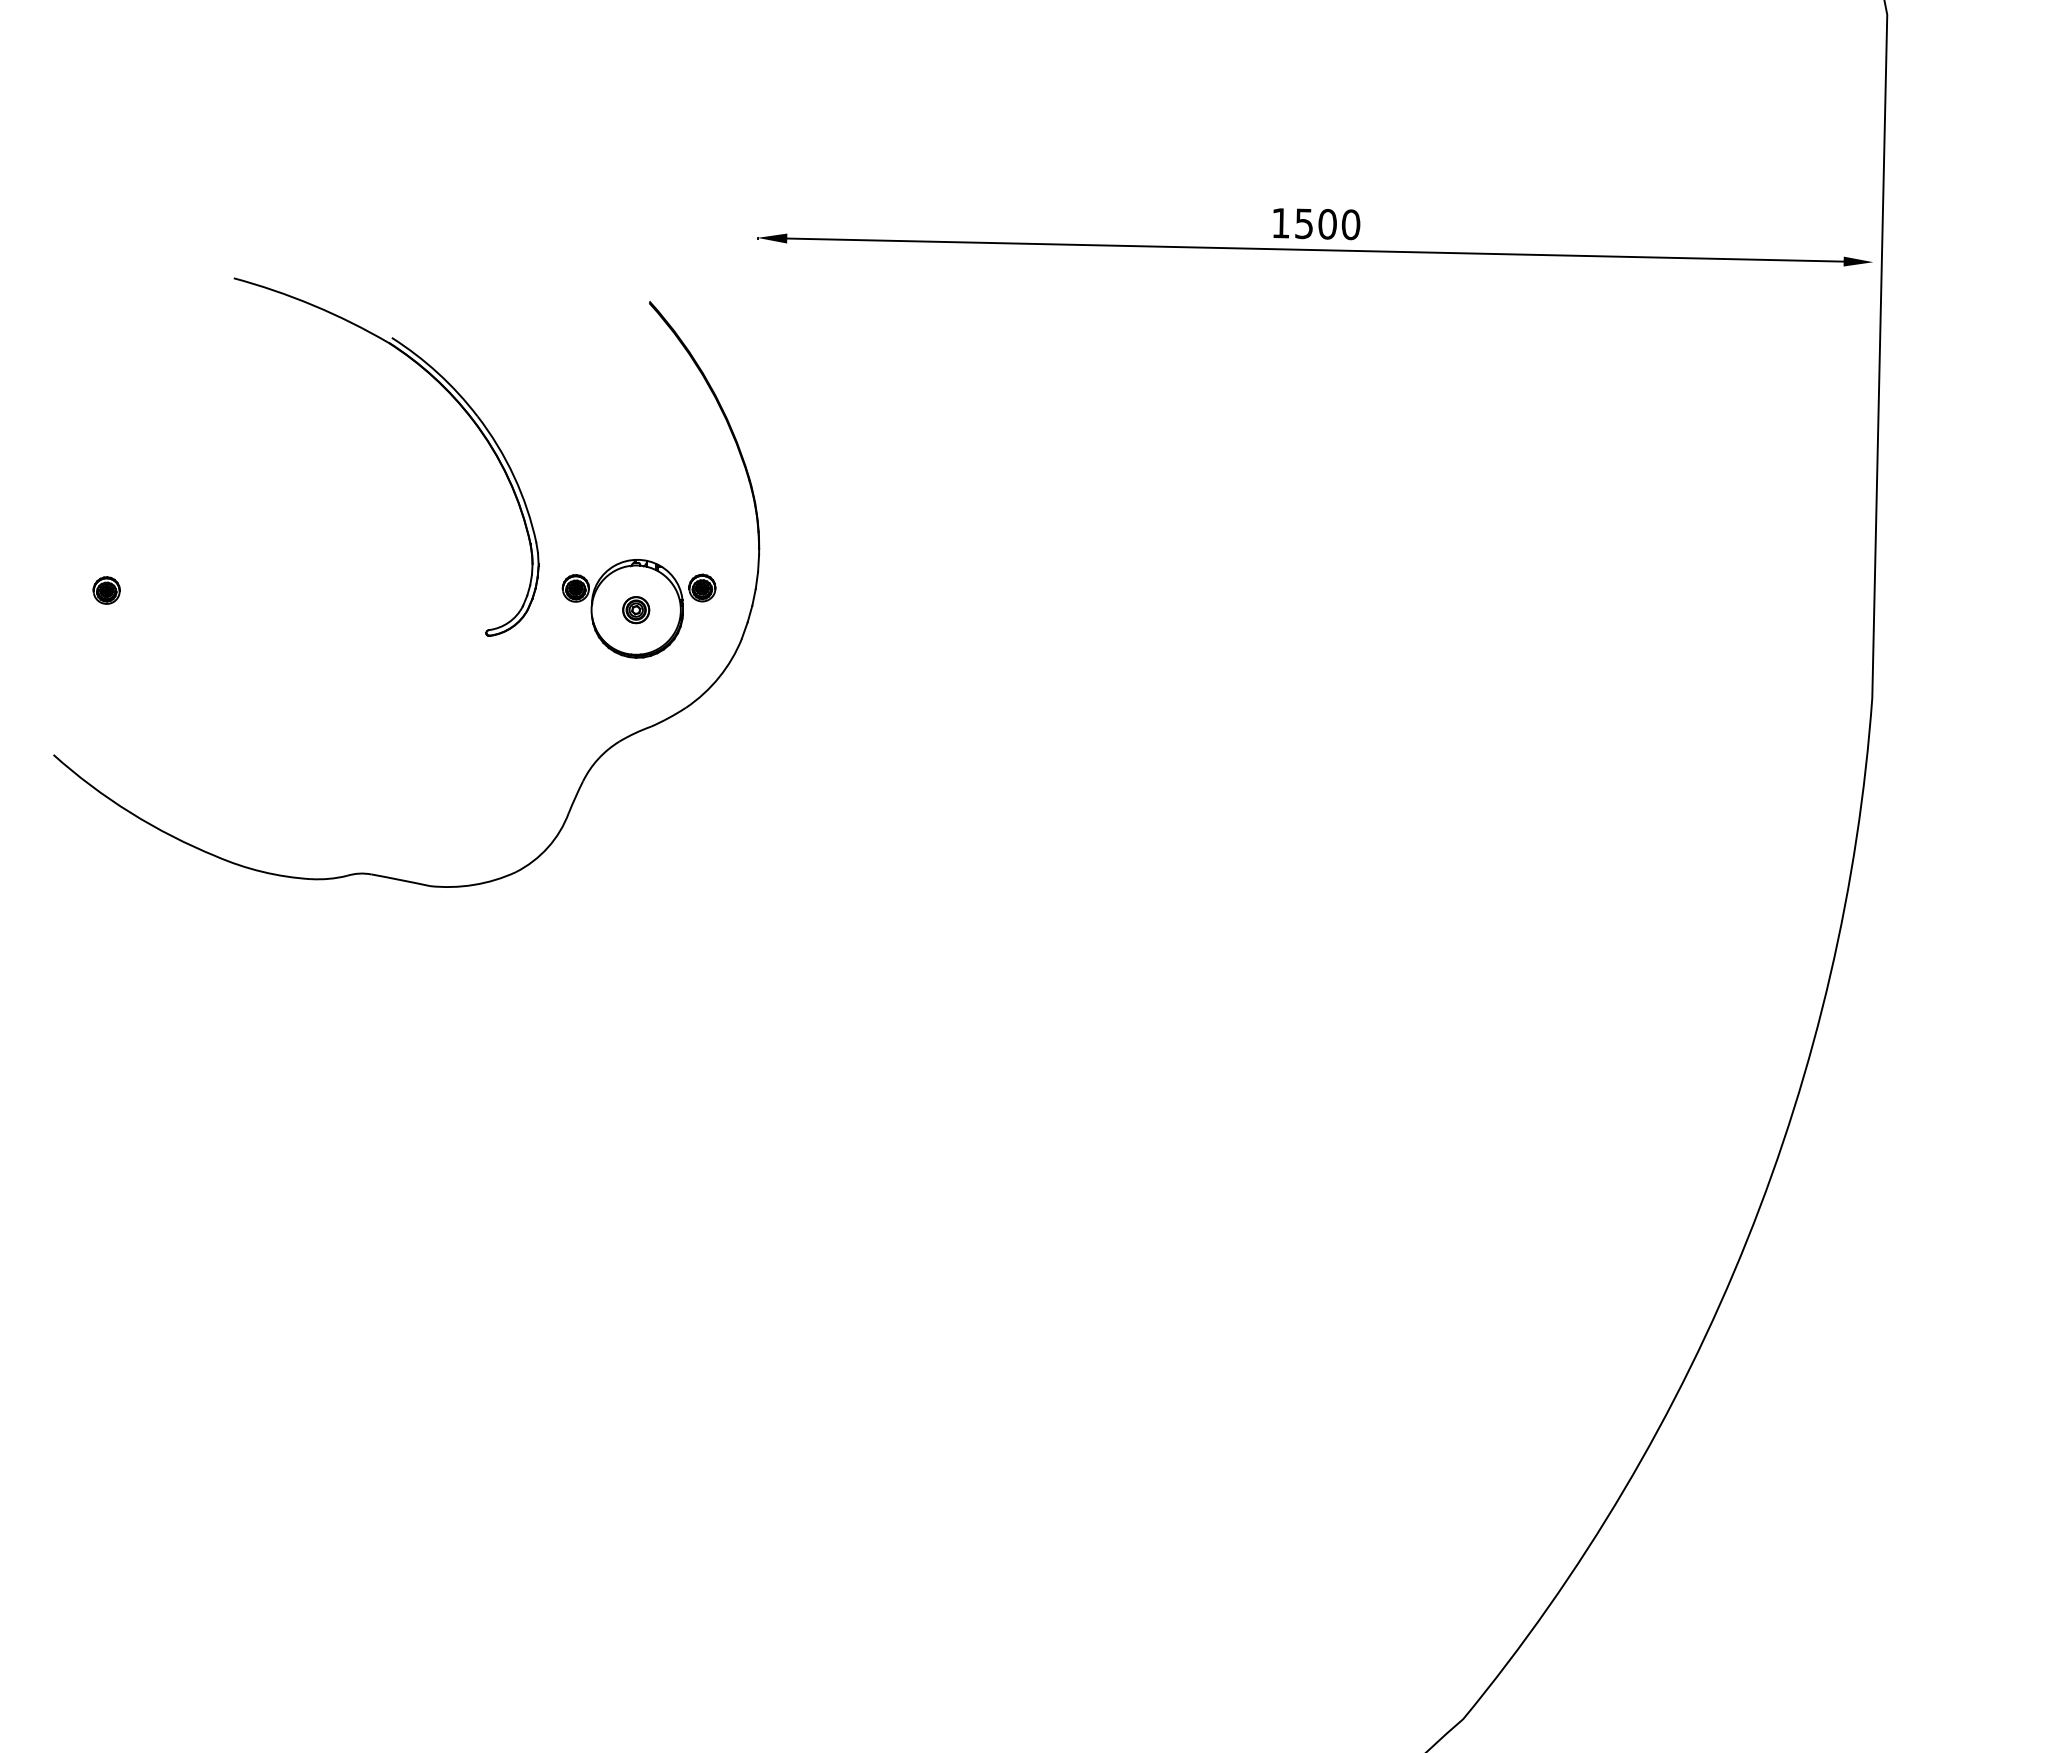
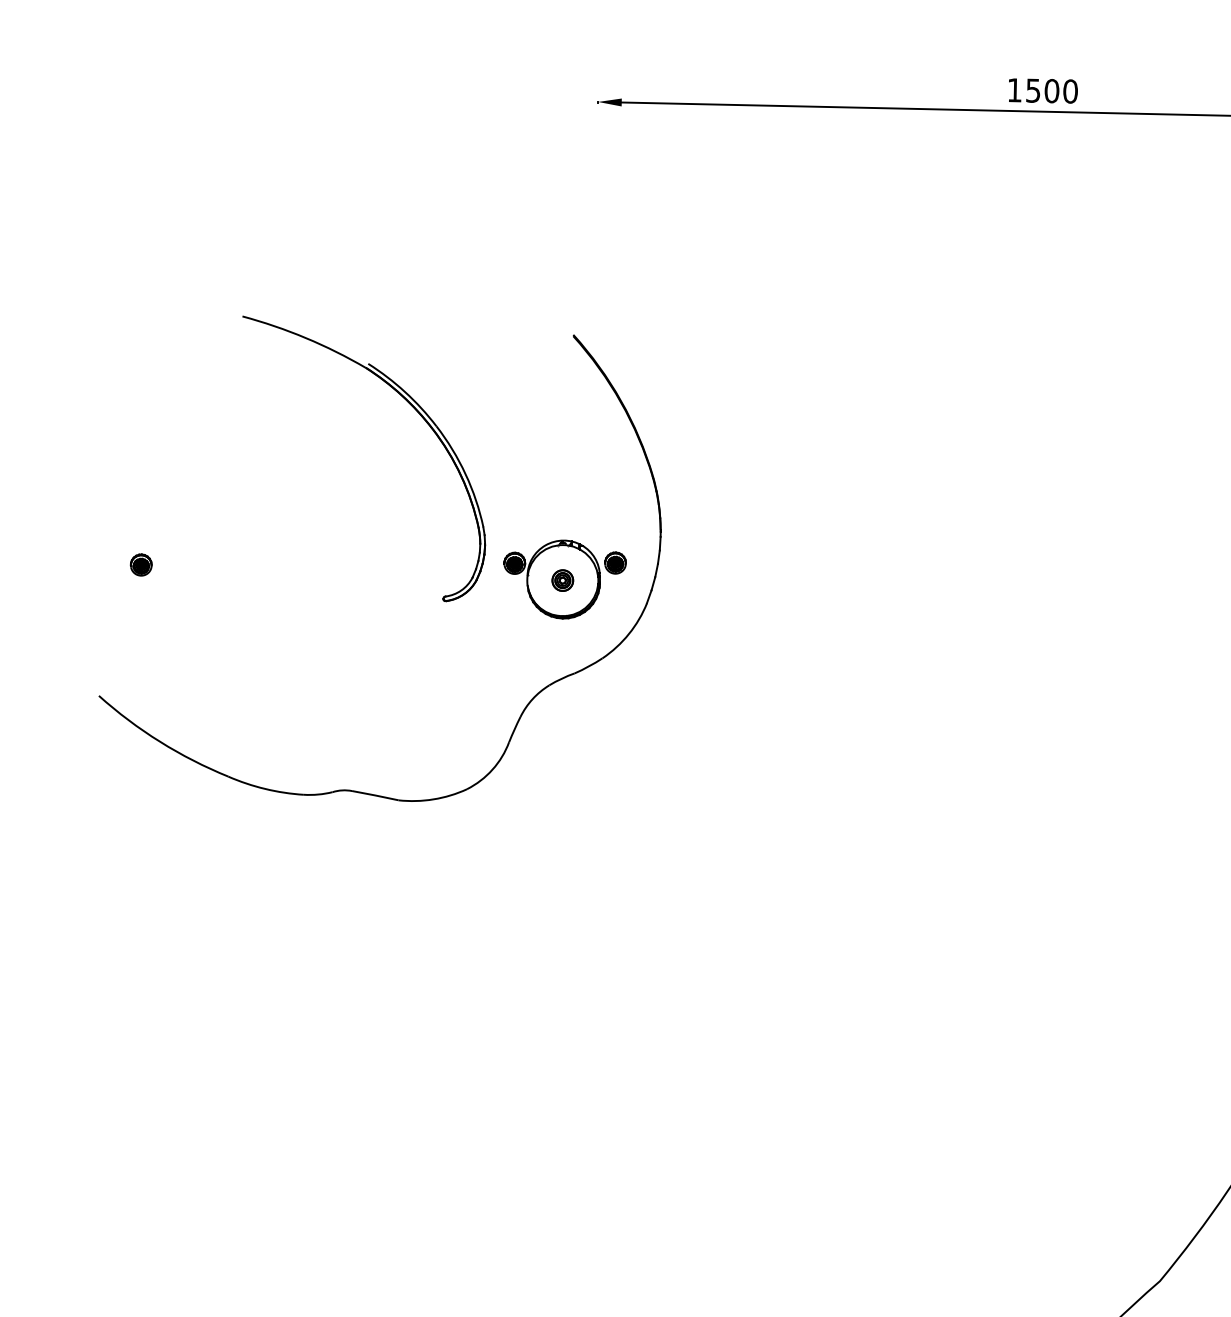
part: (485, 631) -> (442, 597), moved

